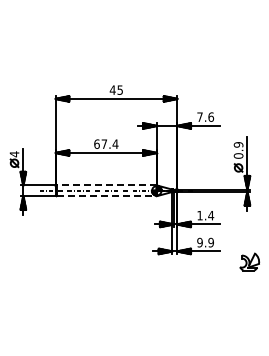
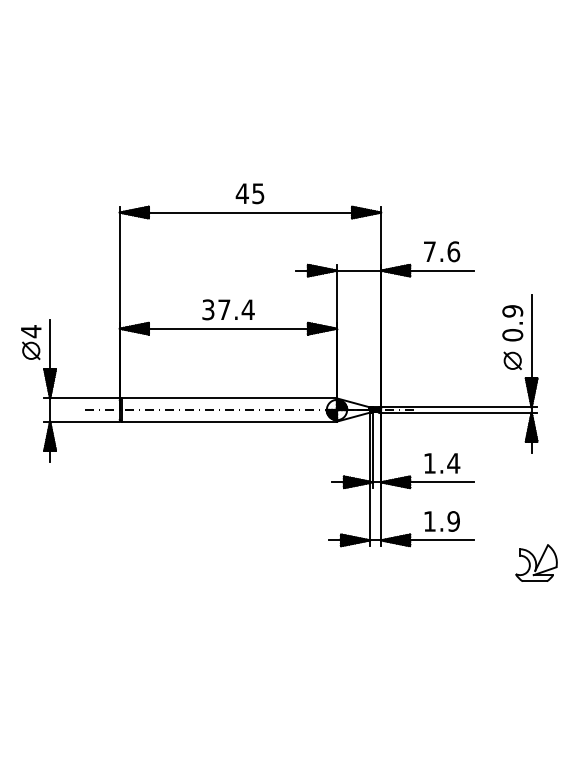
text: (96, 143) -> (207, 308), 67.4 -> 37.4
line: (106, 185) -> (228, 398), dashed -> solid
line: (107, 196) -> (230, 422), dashed -> solid
text: (199, 242) -> (428, 521), 9.9 -> 1.9

